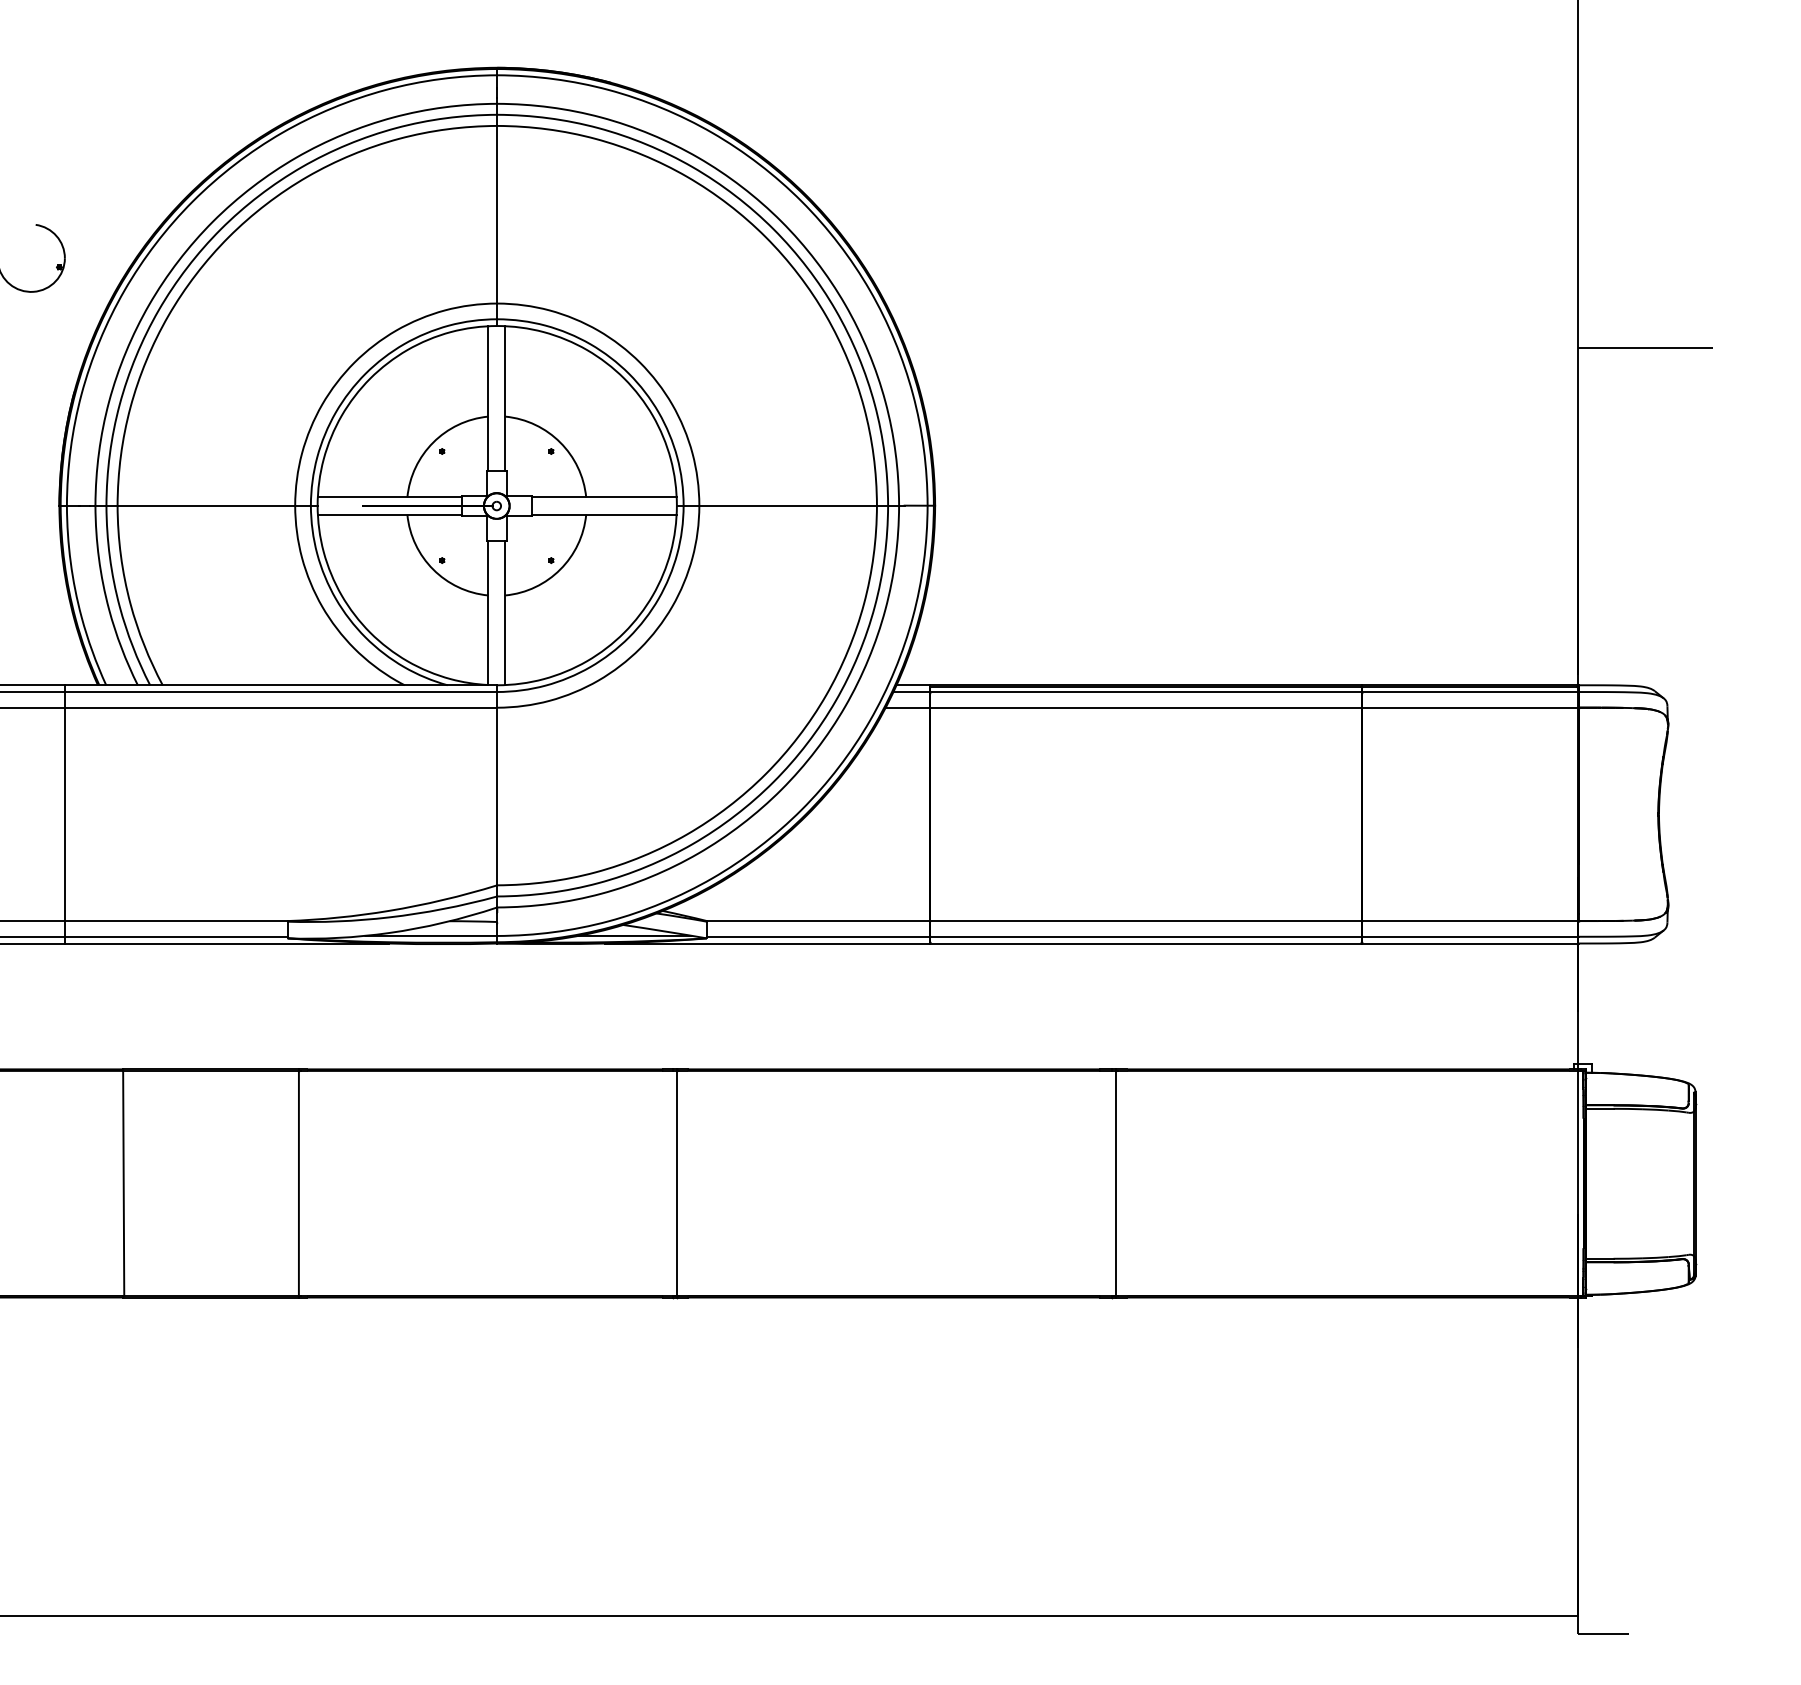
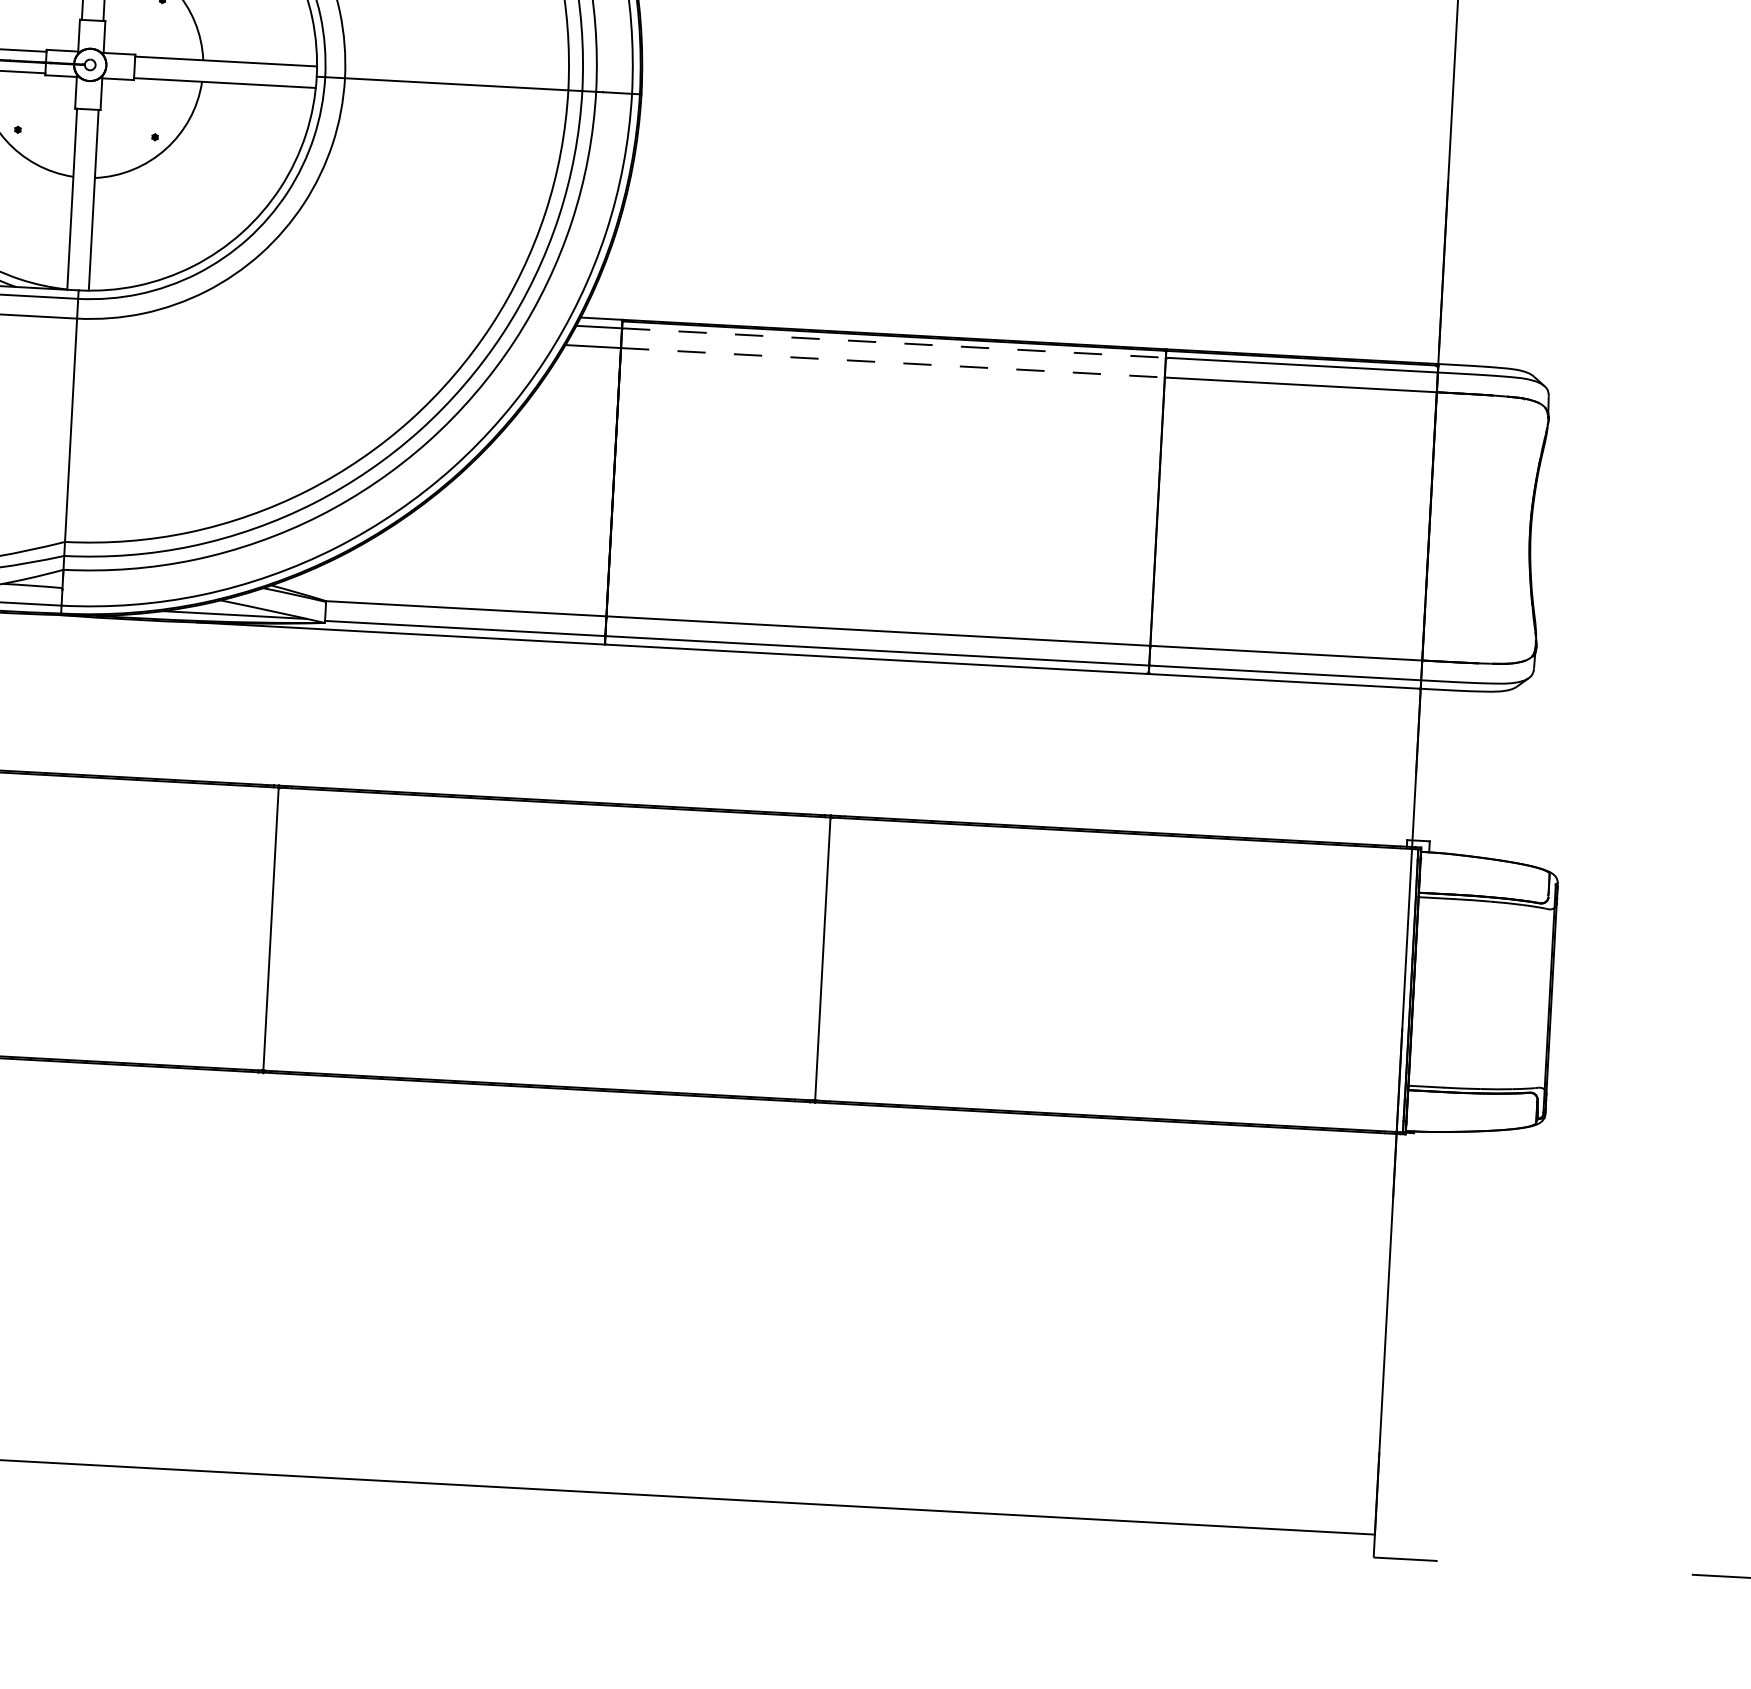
line: (1146, 692) -> (894, 343), solid -> dashed
line: (1146, 707) -> (893, 362), solid -> dashed

